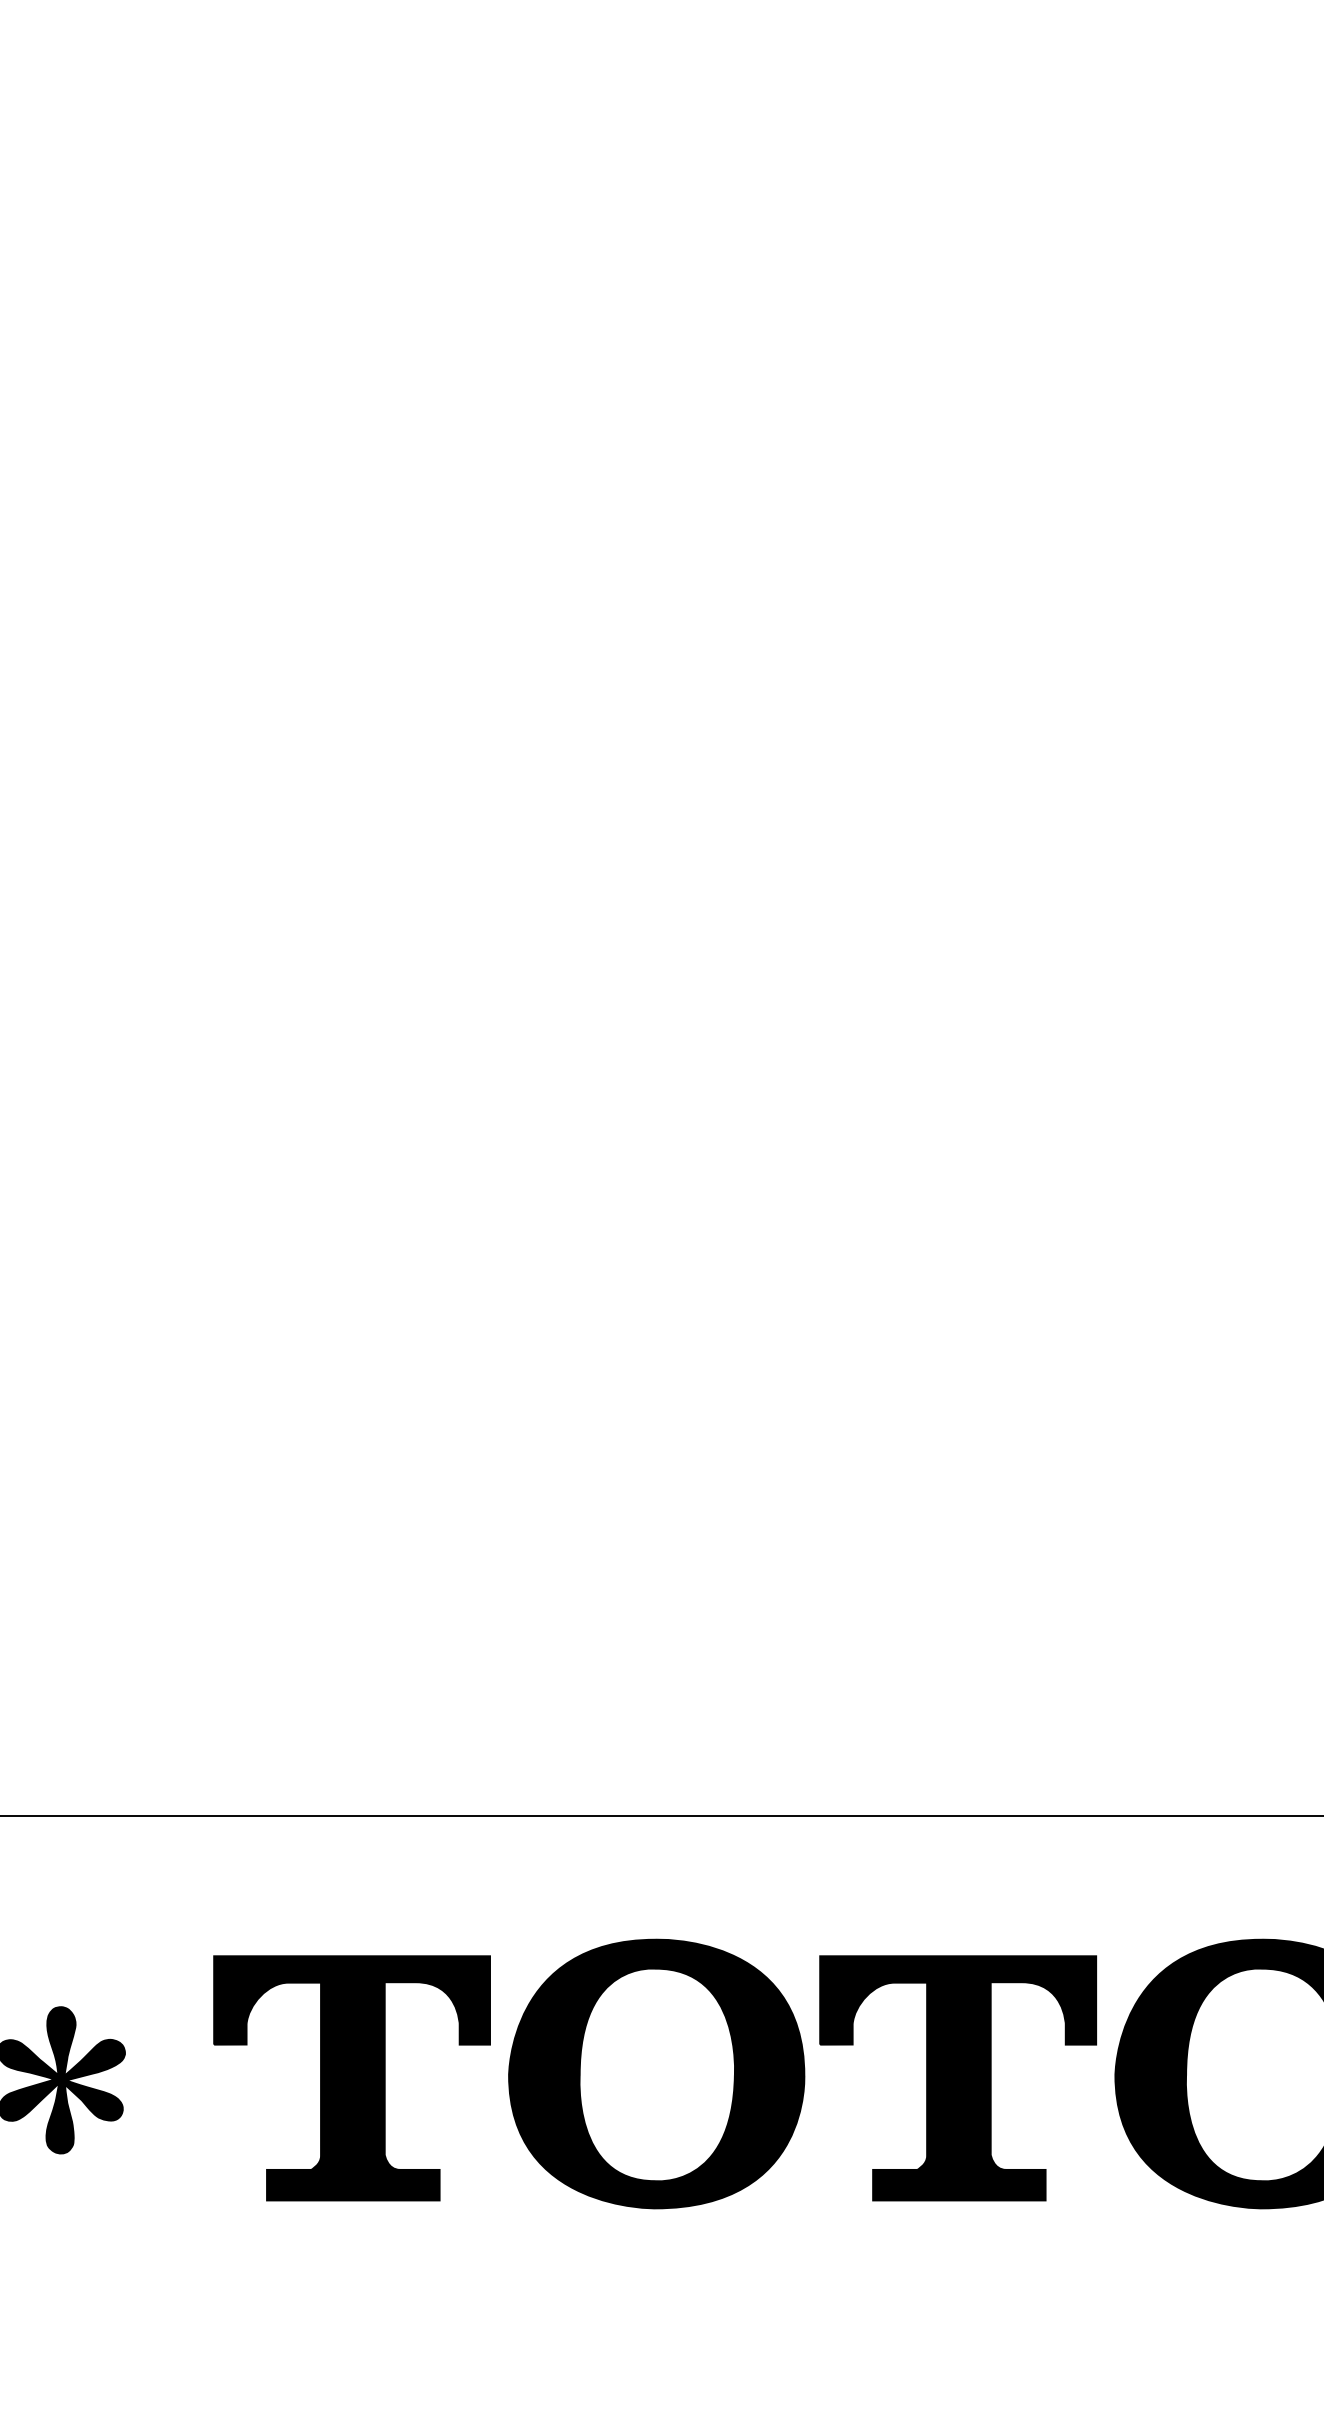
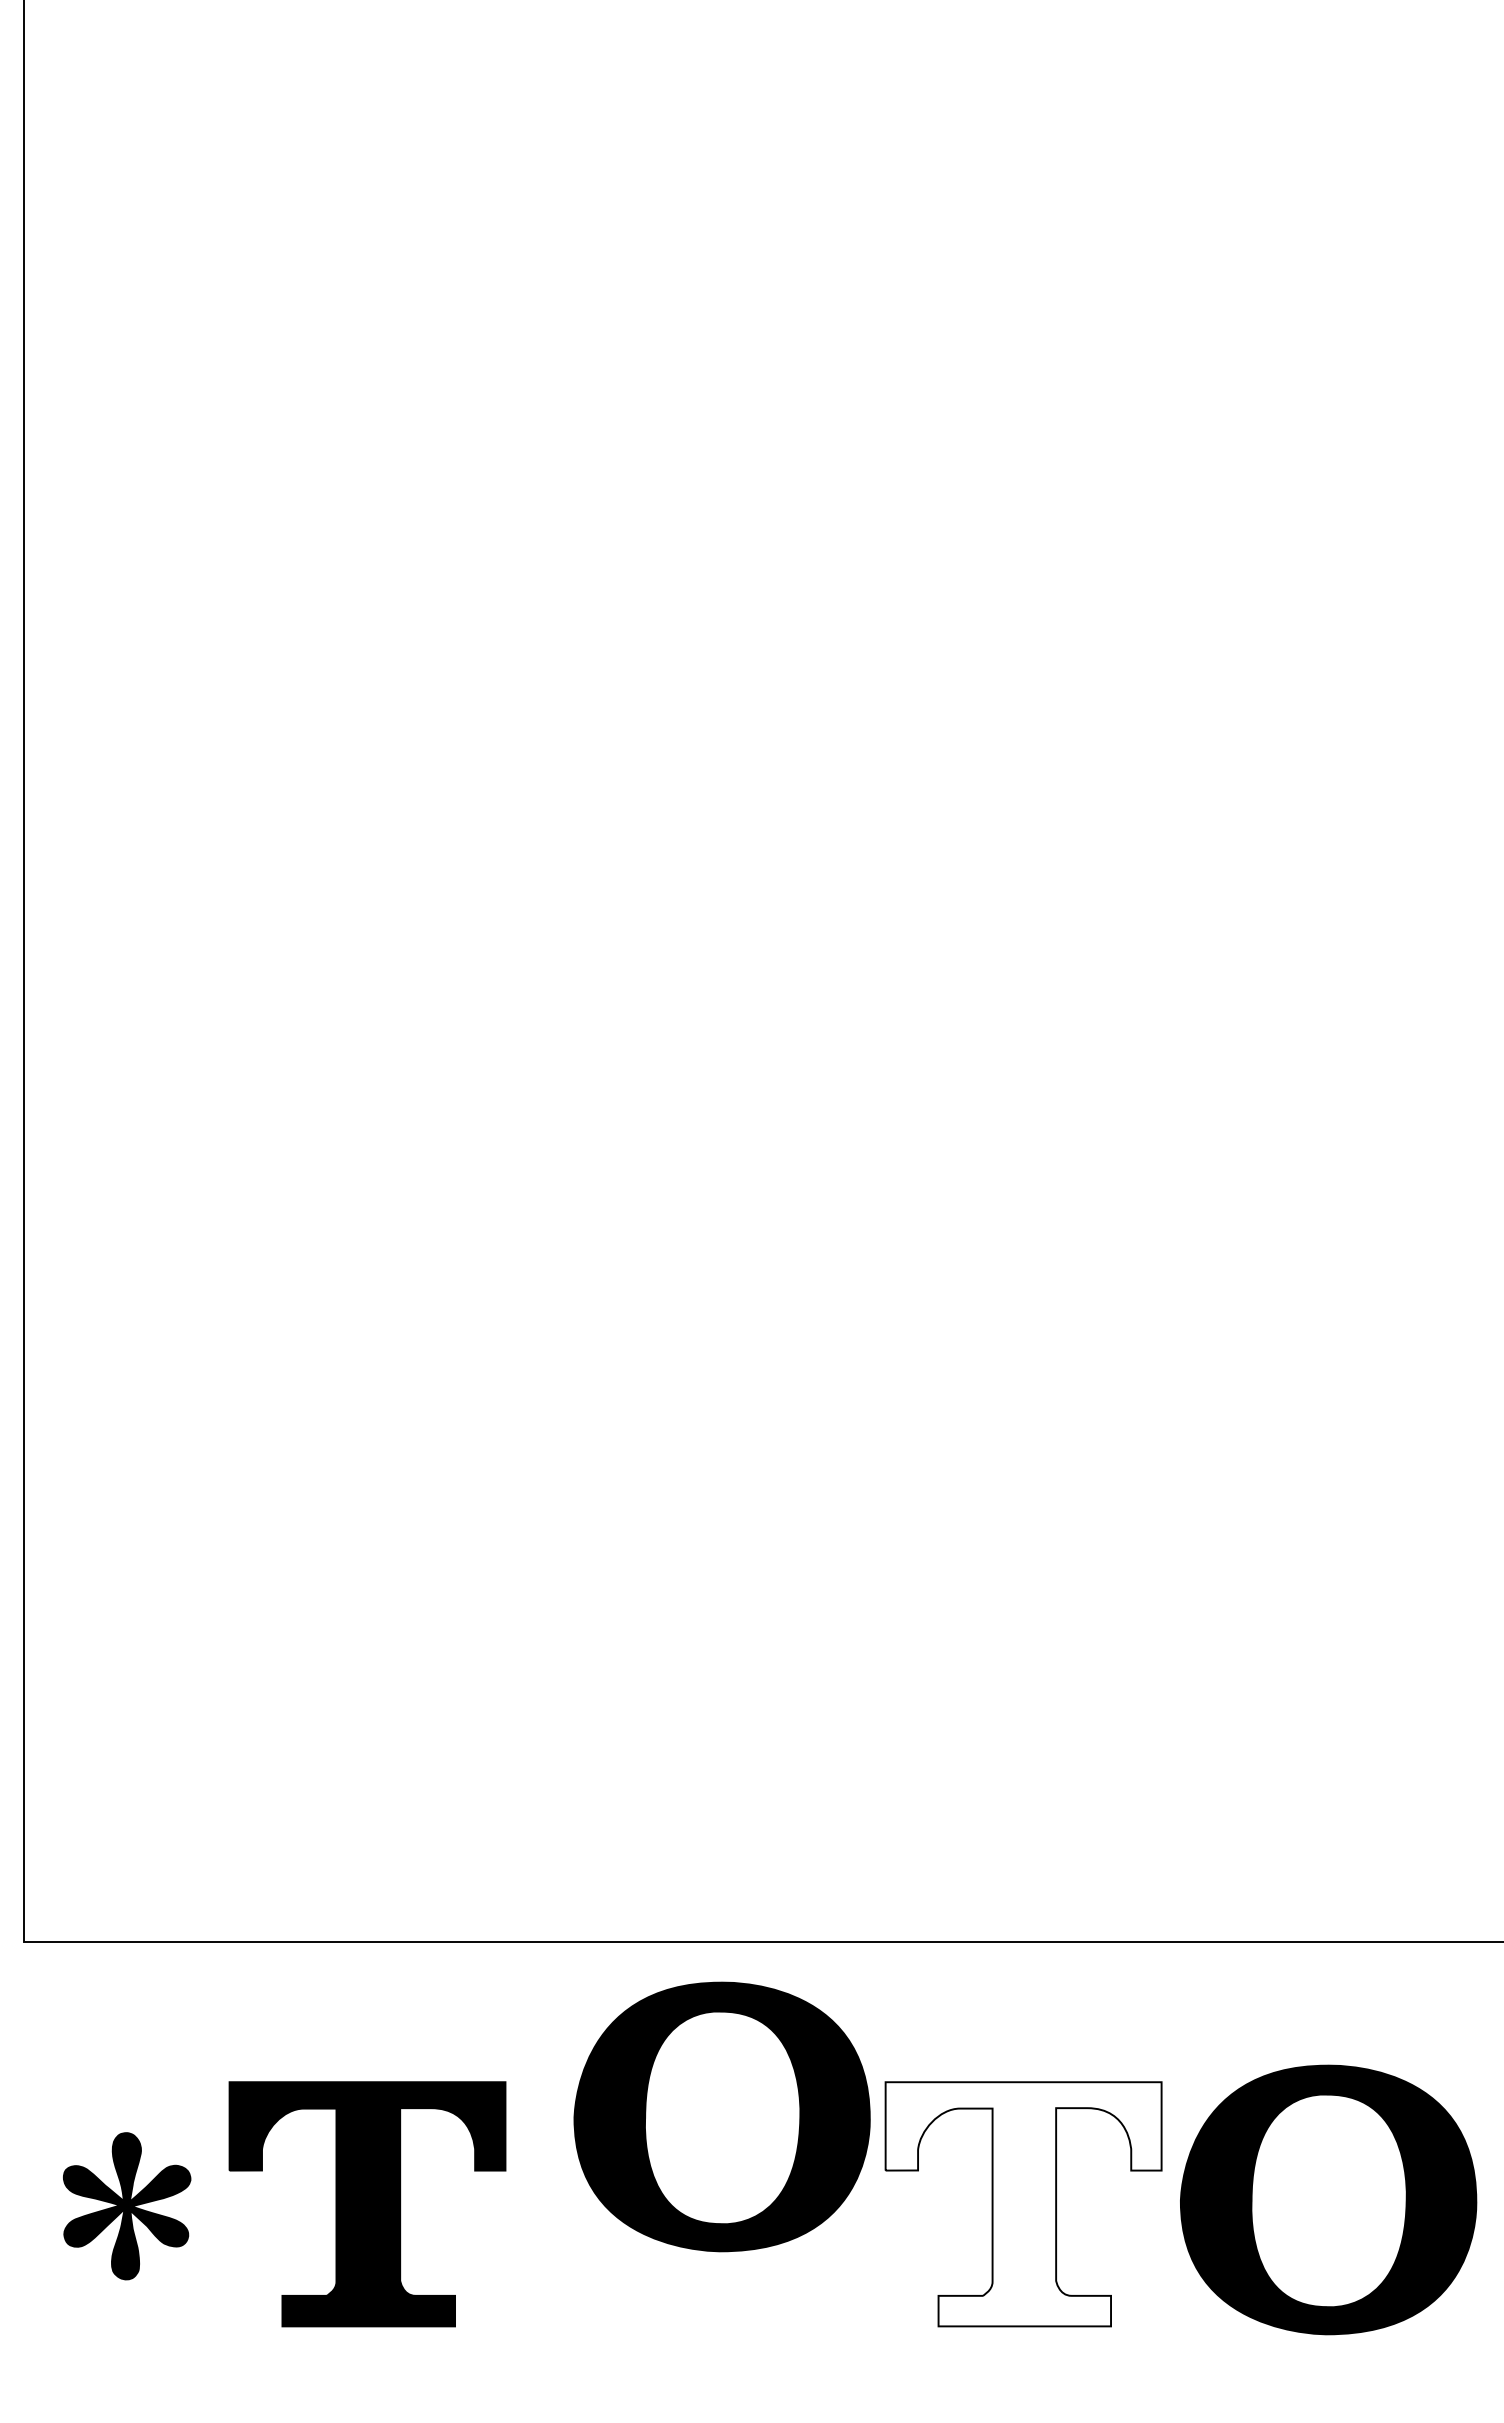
part: (656, 2073) -> (721, 2116), moved
part: (352, 2078) -> (367, 2204), moved
fill: (958, 2078) -> (1023, 2204), removed

